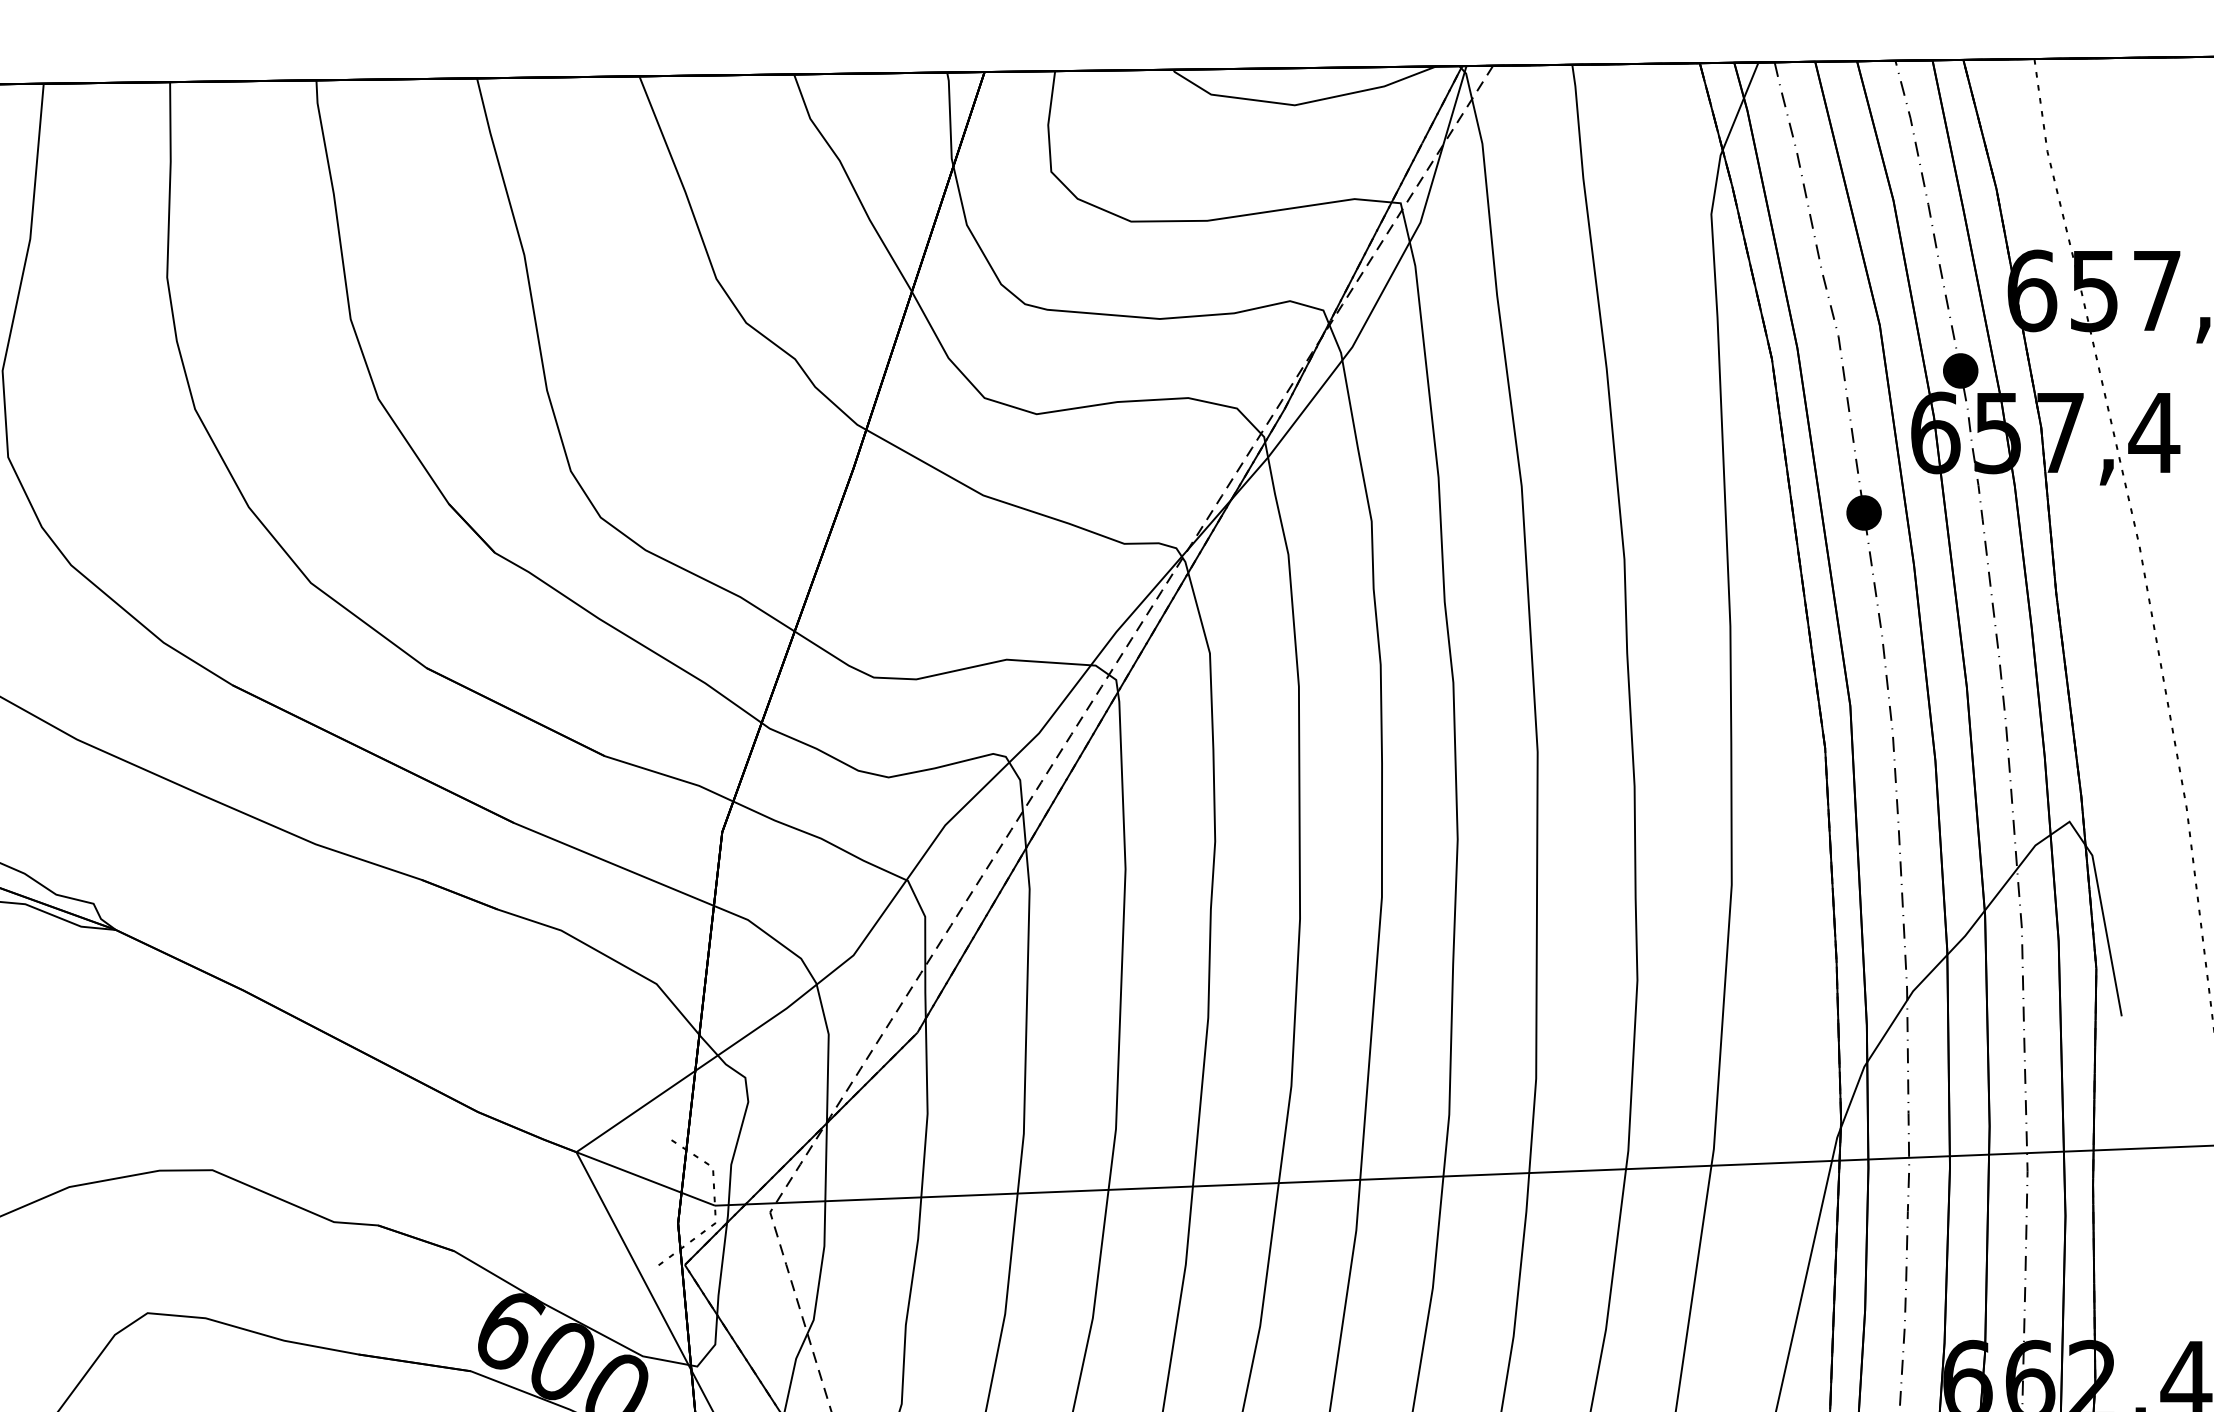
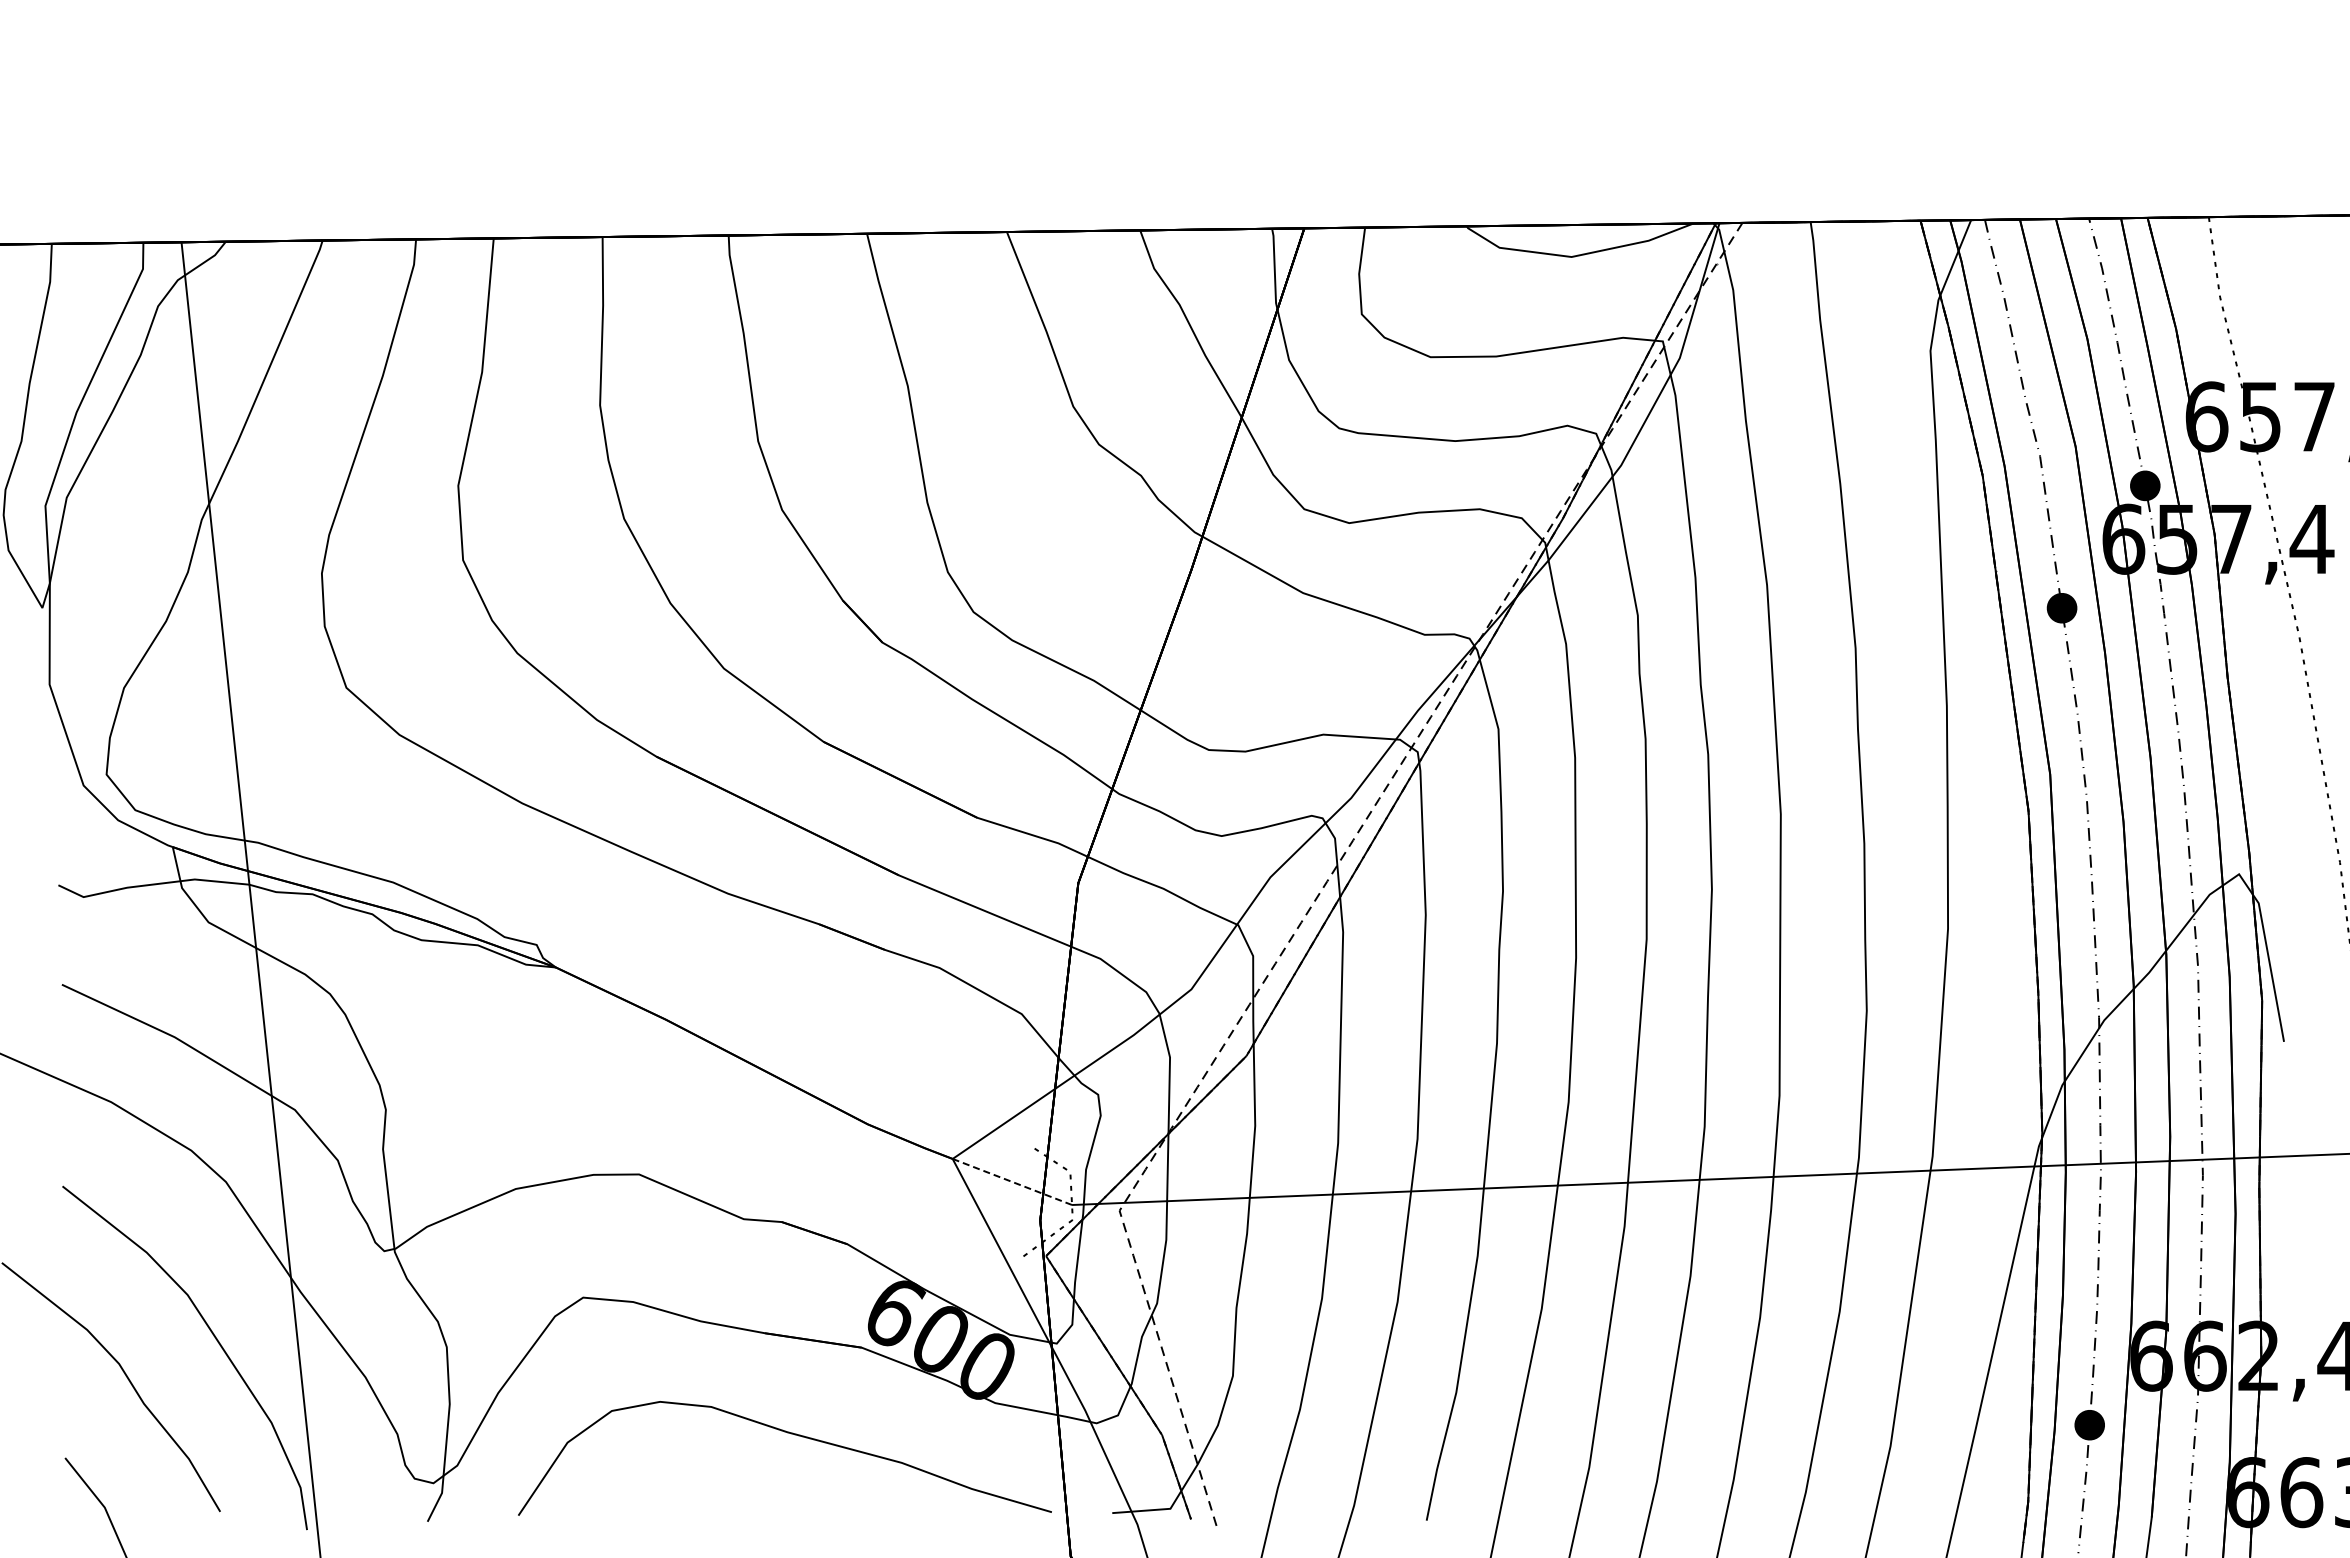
line: (645, 1178) -> (1012, 1181), solid -> dashed

